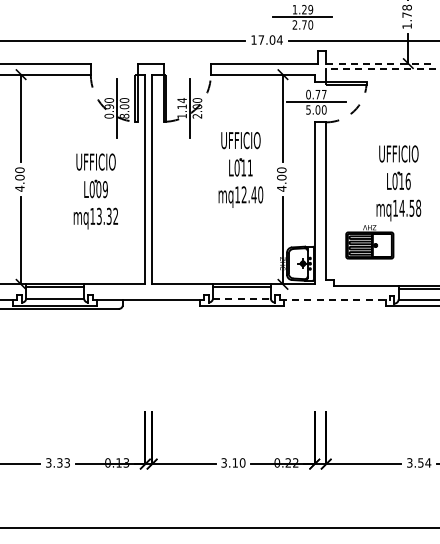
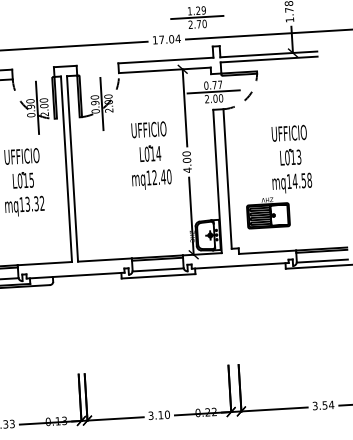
line: (381, 63) -> (269, 54), dashed -> solid
line: (381, 69) -> (269, 59), dashed -> solid
text: (181, 108) -> (94, 104), 1.14 -> 0.90
text: (308, 109) -> (207, 98), 5.00 -> 2.00
text: (124, 115) -> (44, 113), 8.00 -> 2.00
text: (249, 167) -> (157, 153), L011 -> L014
text: (407, 181) -> (298, 157), L016 -> L013
text: (101, 189) -> (28, 180), L009 -> L015
line: (241, 299) -> (157, 270), dashed -> solid
line: (334, 300) -> (240, 266), dashed -> solid

